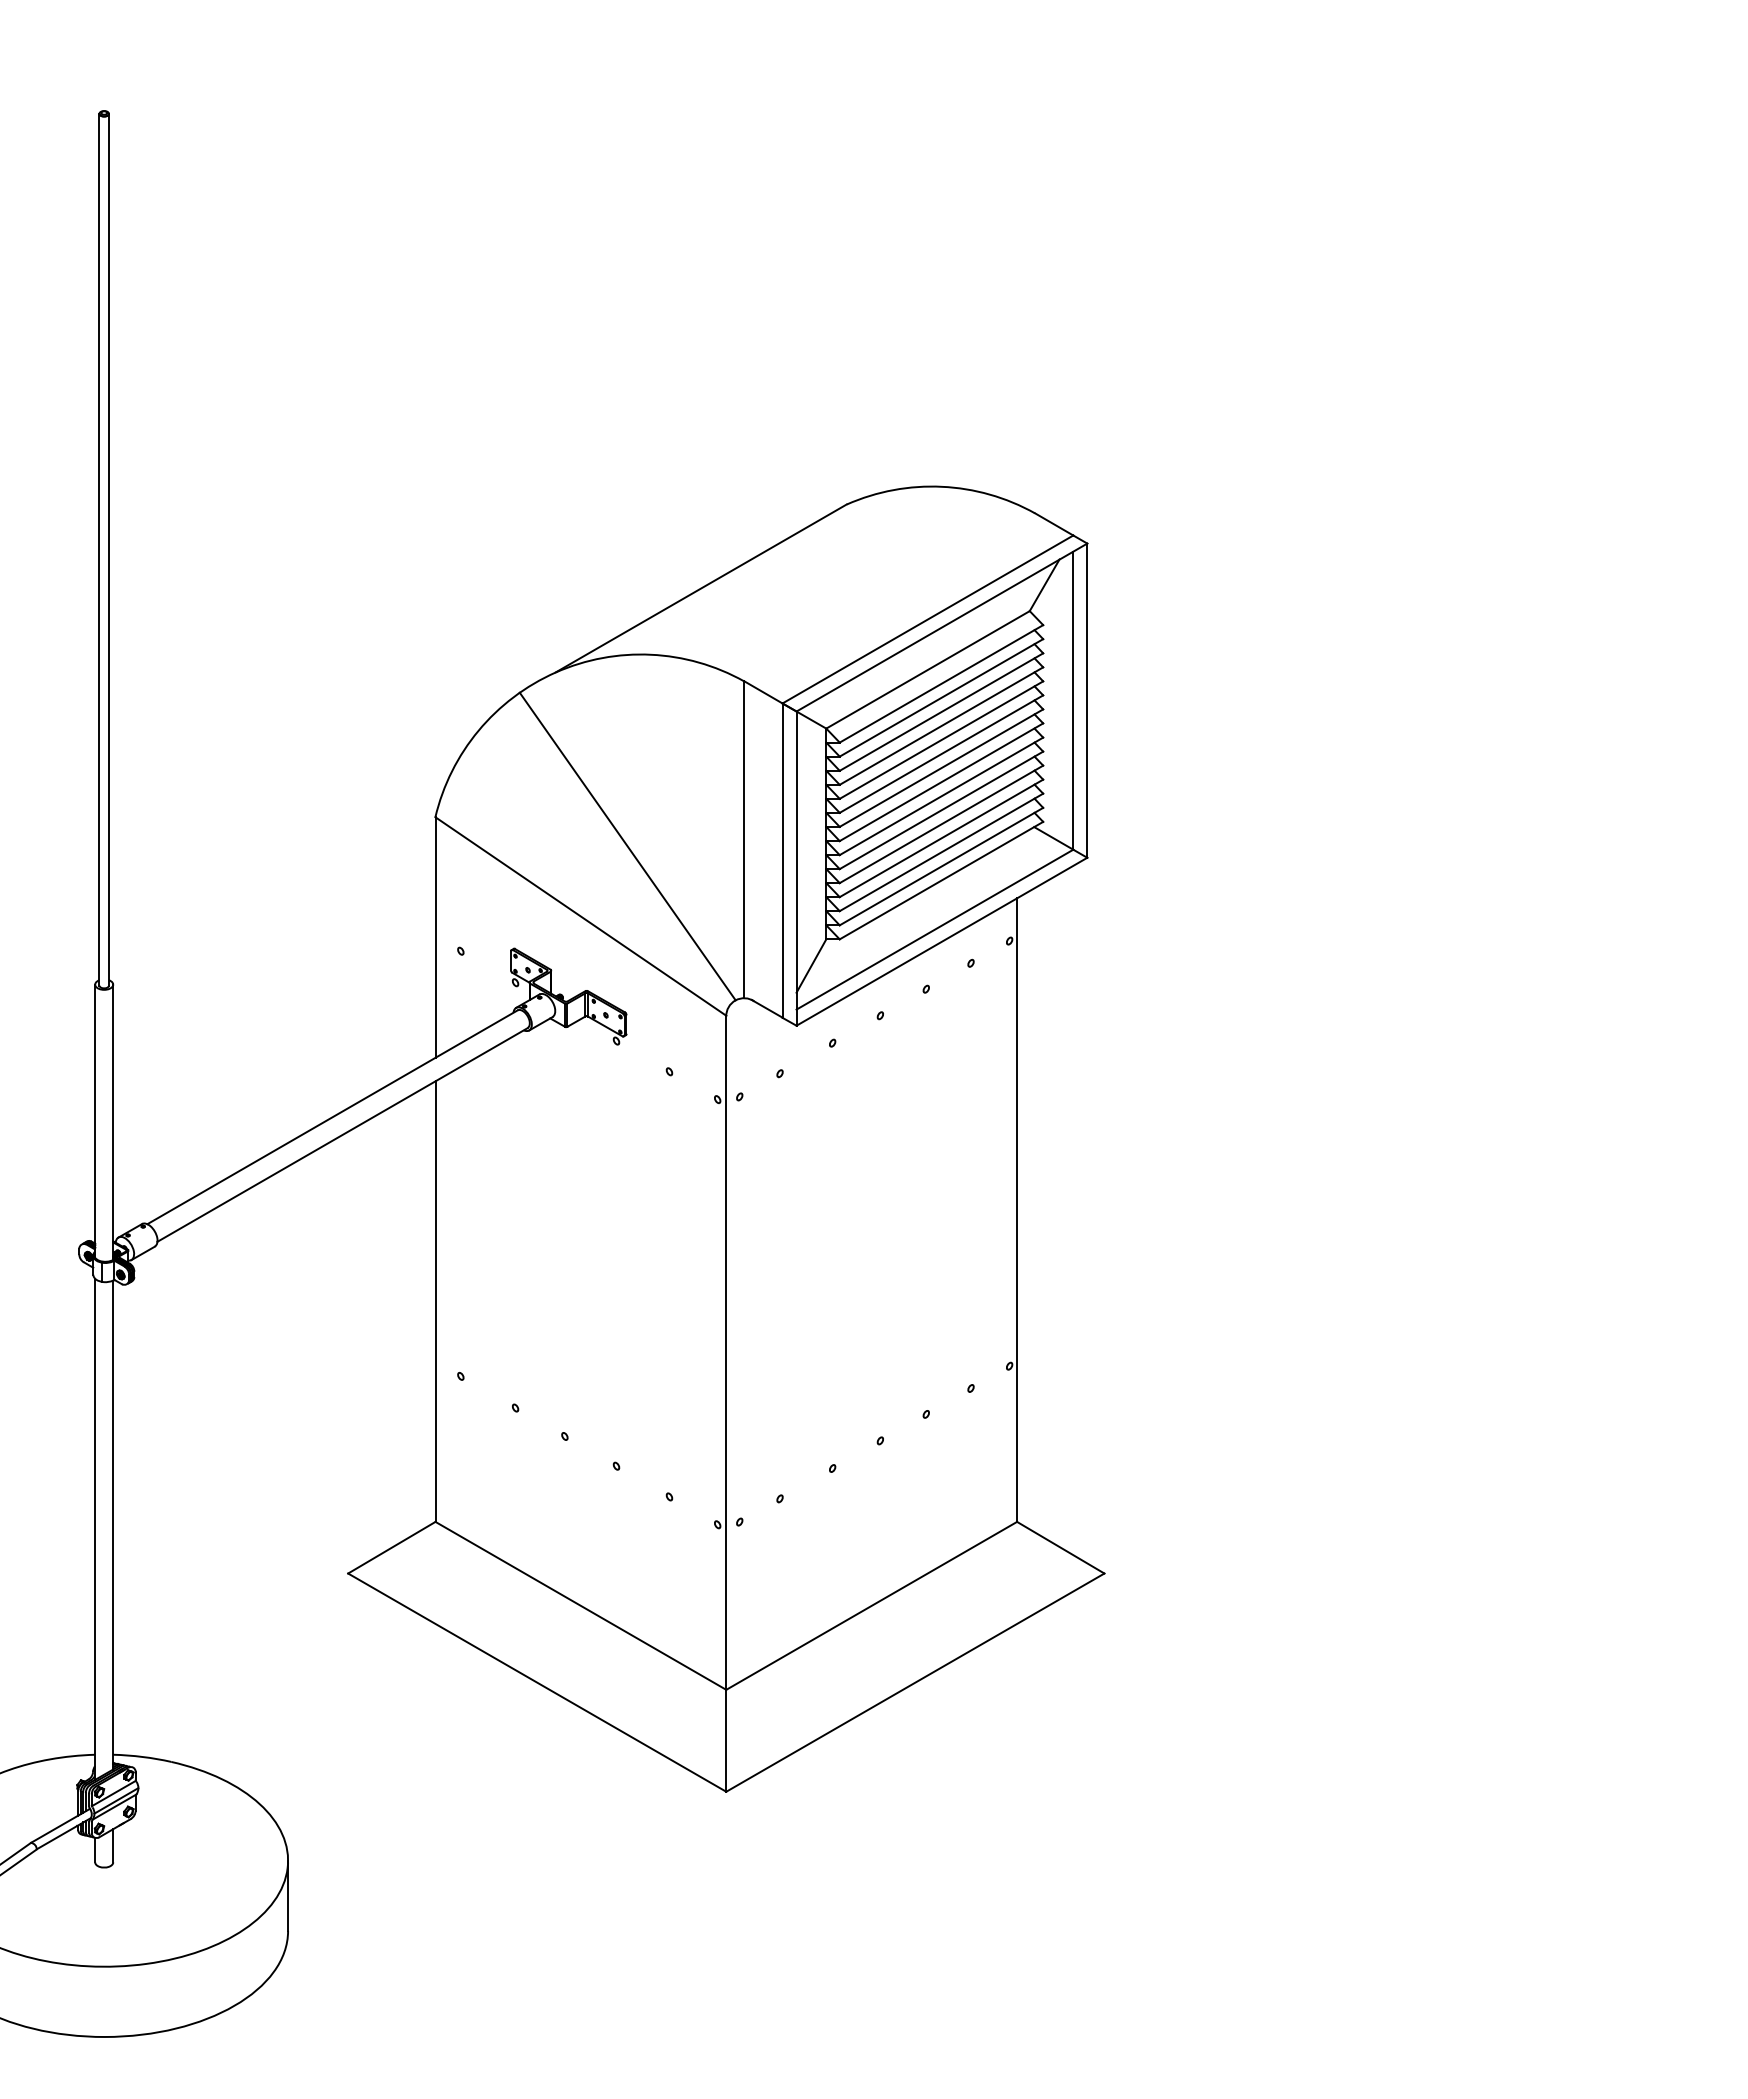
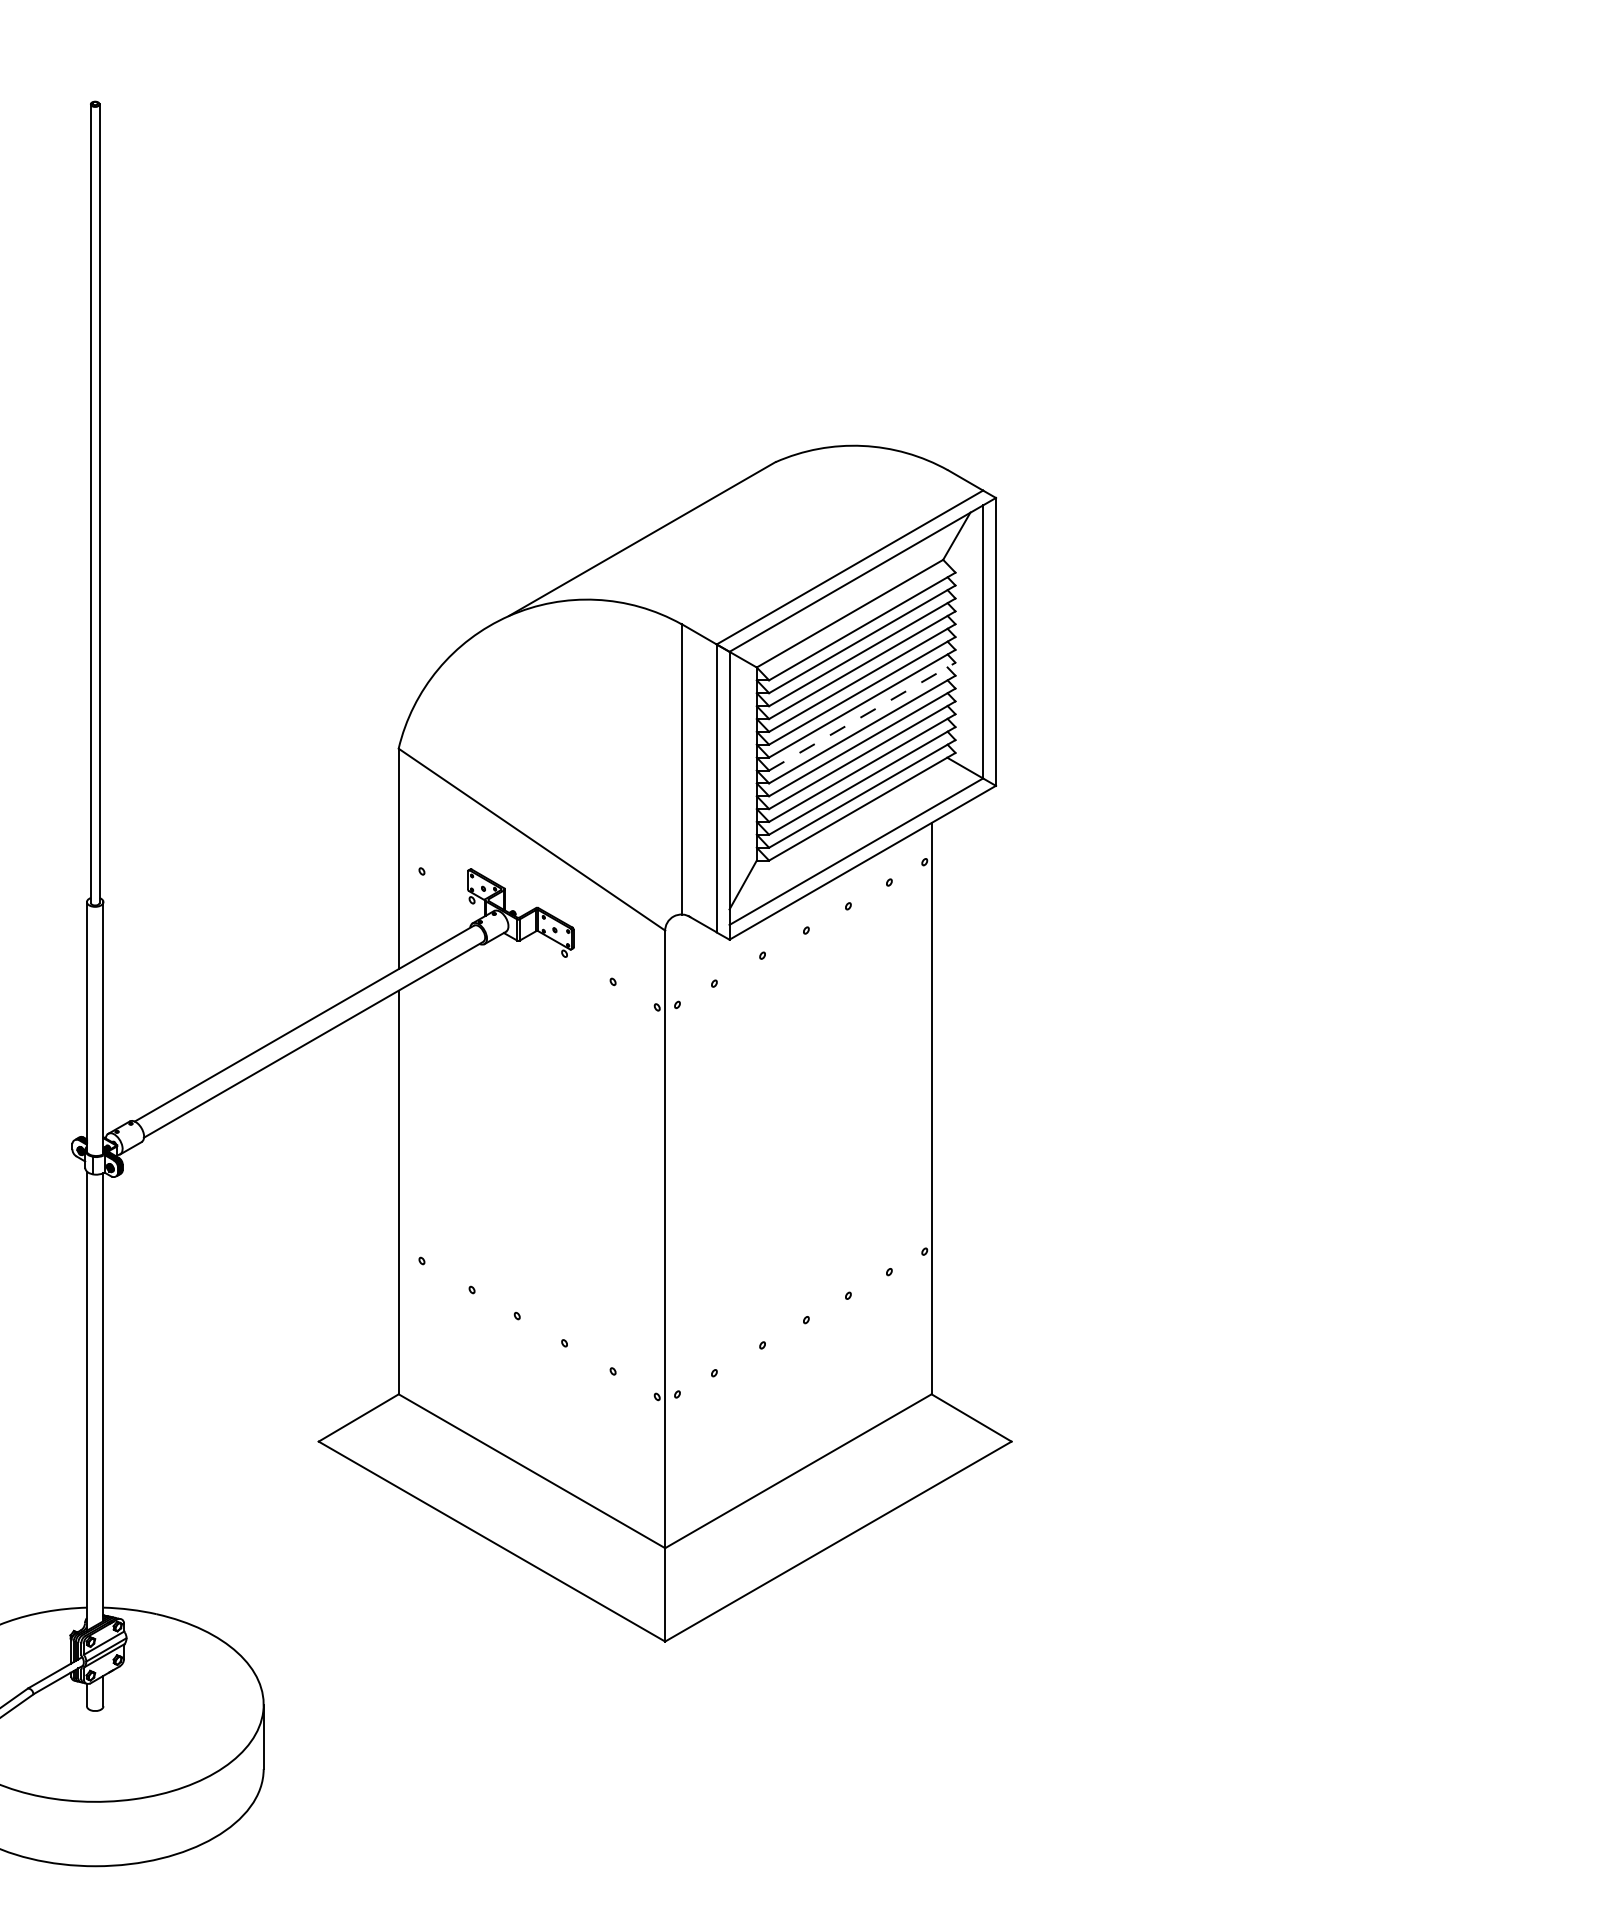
line: (941, 782) -> (862, 716), solid -> dashed
line: (627, 846) -> (574, 775), removed

